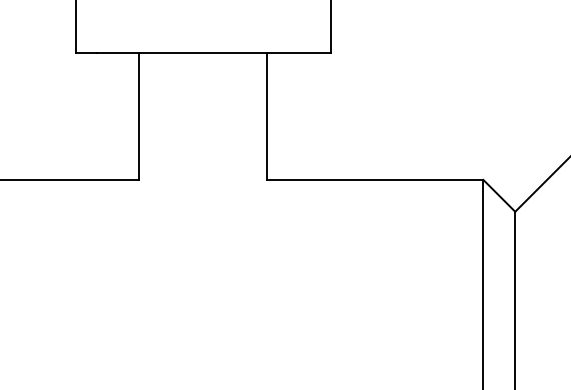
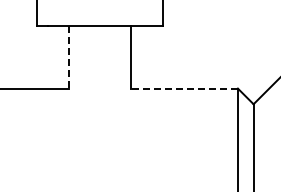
line: (139, 116) -> (68, 57), solid -> dashed
line: (374, 179) -> (184, 88), solid -> dashed

